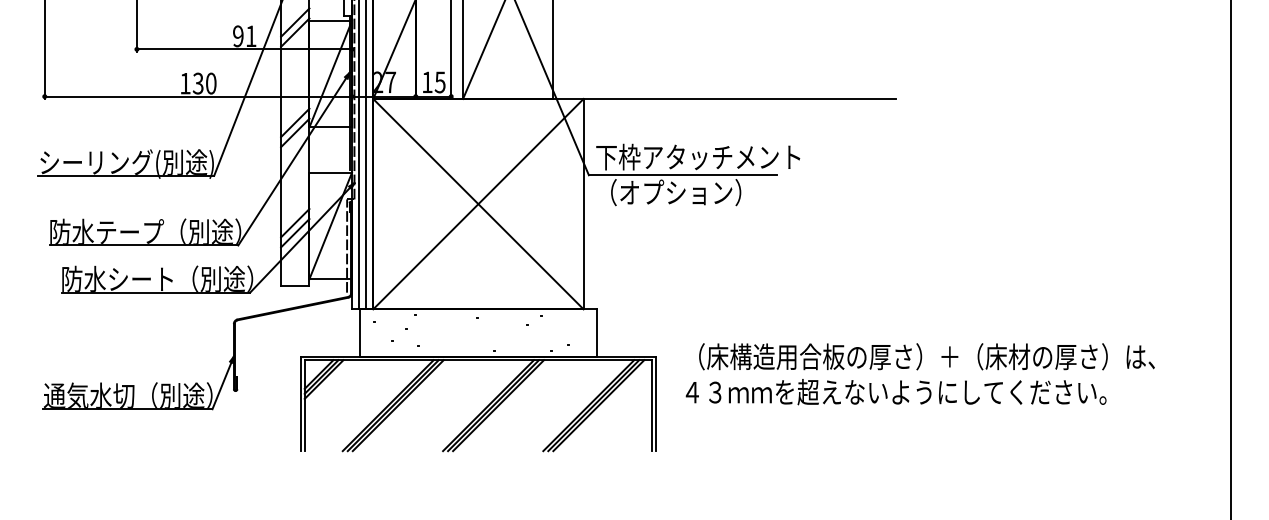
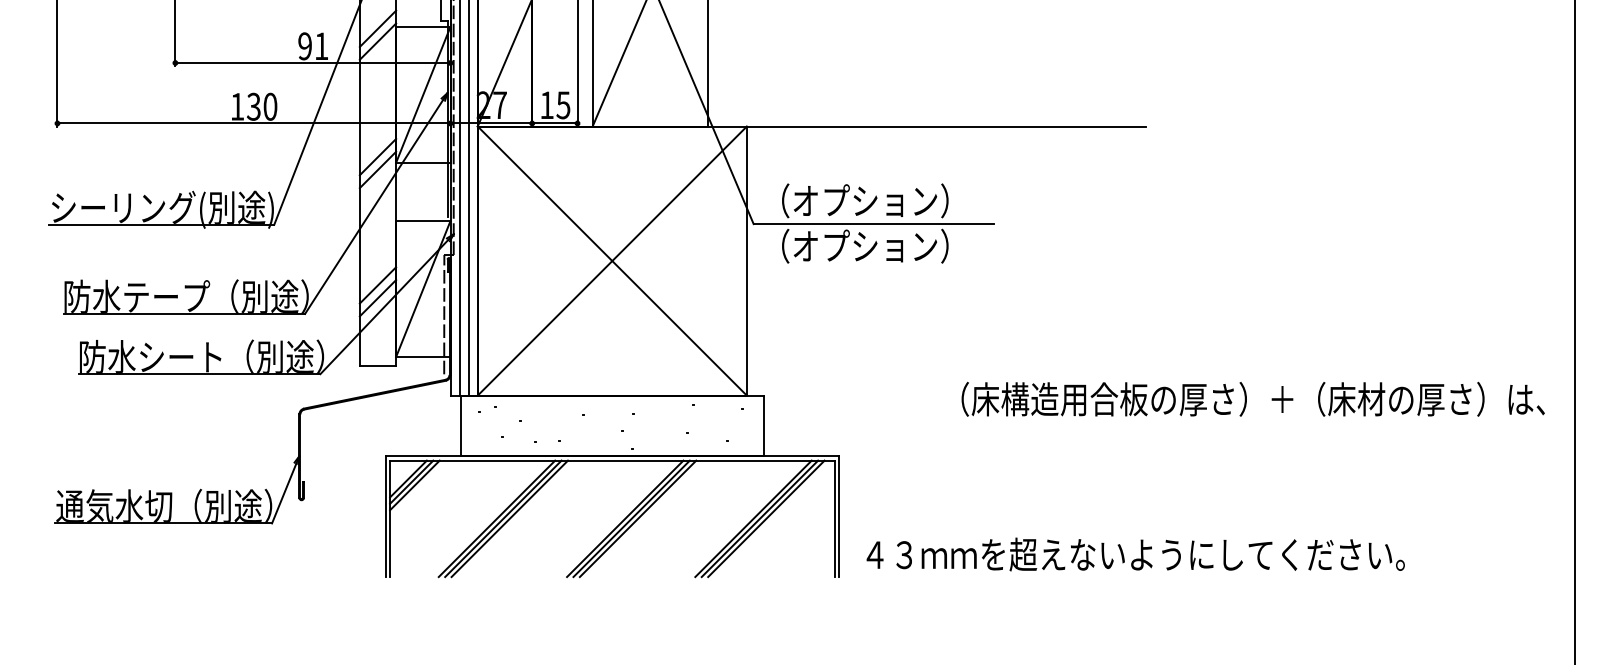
text: (698, 156) -> (893, 200), 下枠アタッチメント -> （オプション）
text: (926, 356) -> (1252, 399), moved
text: (895, 392) -> (1135, 554), moved

